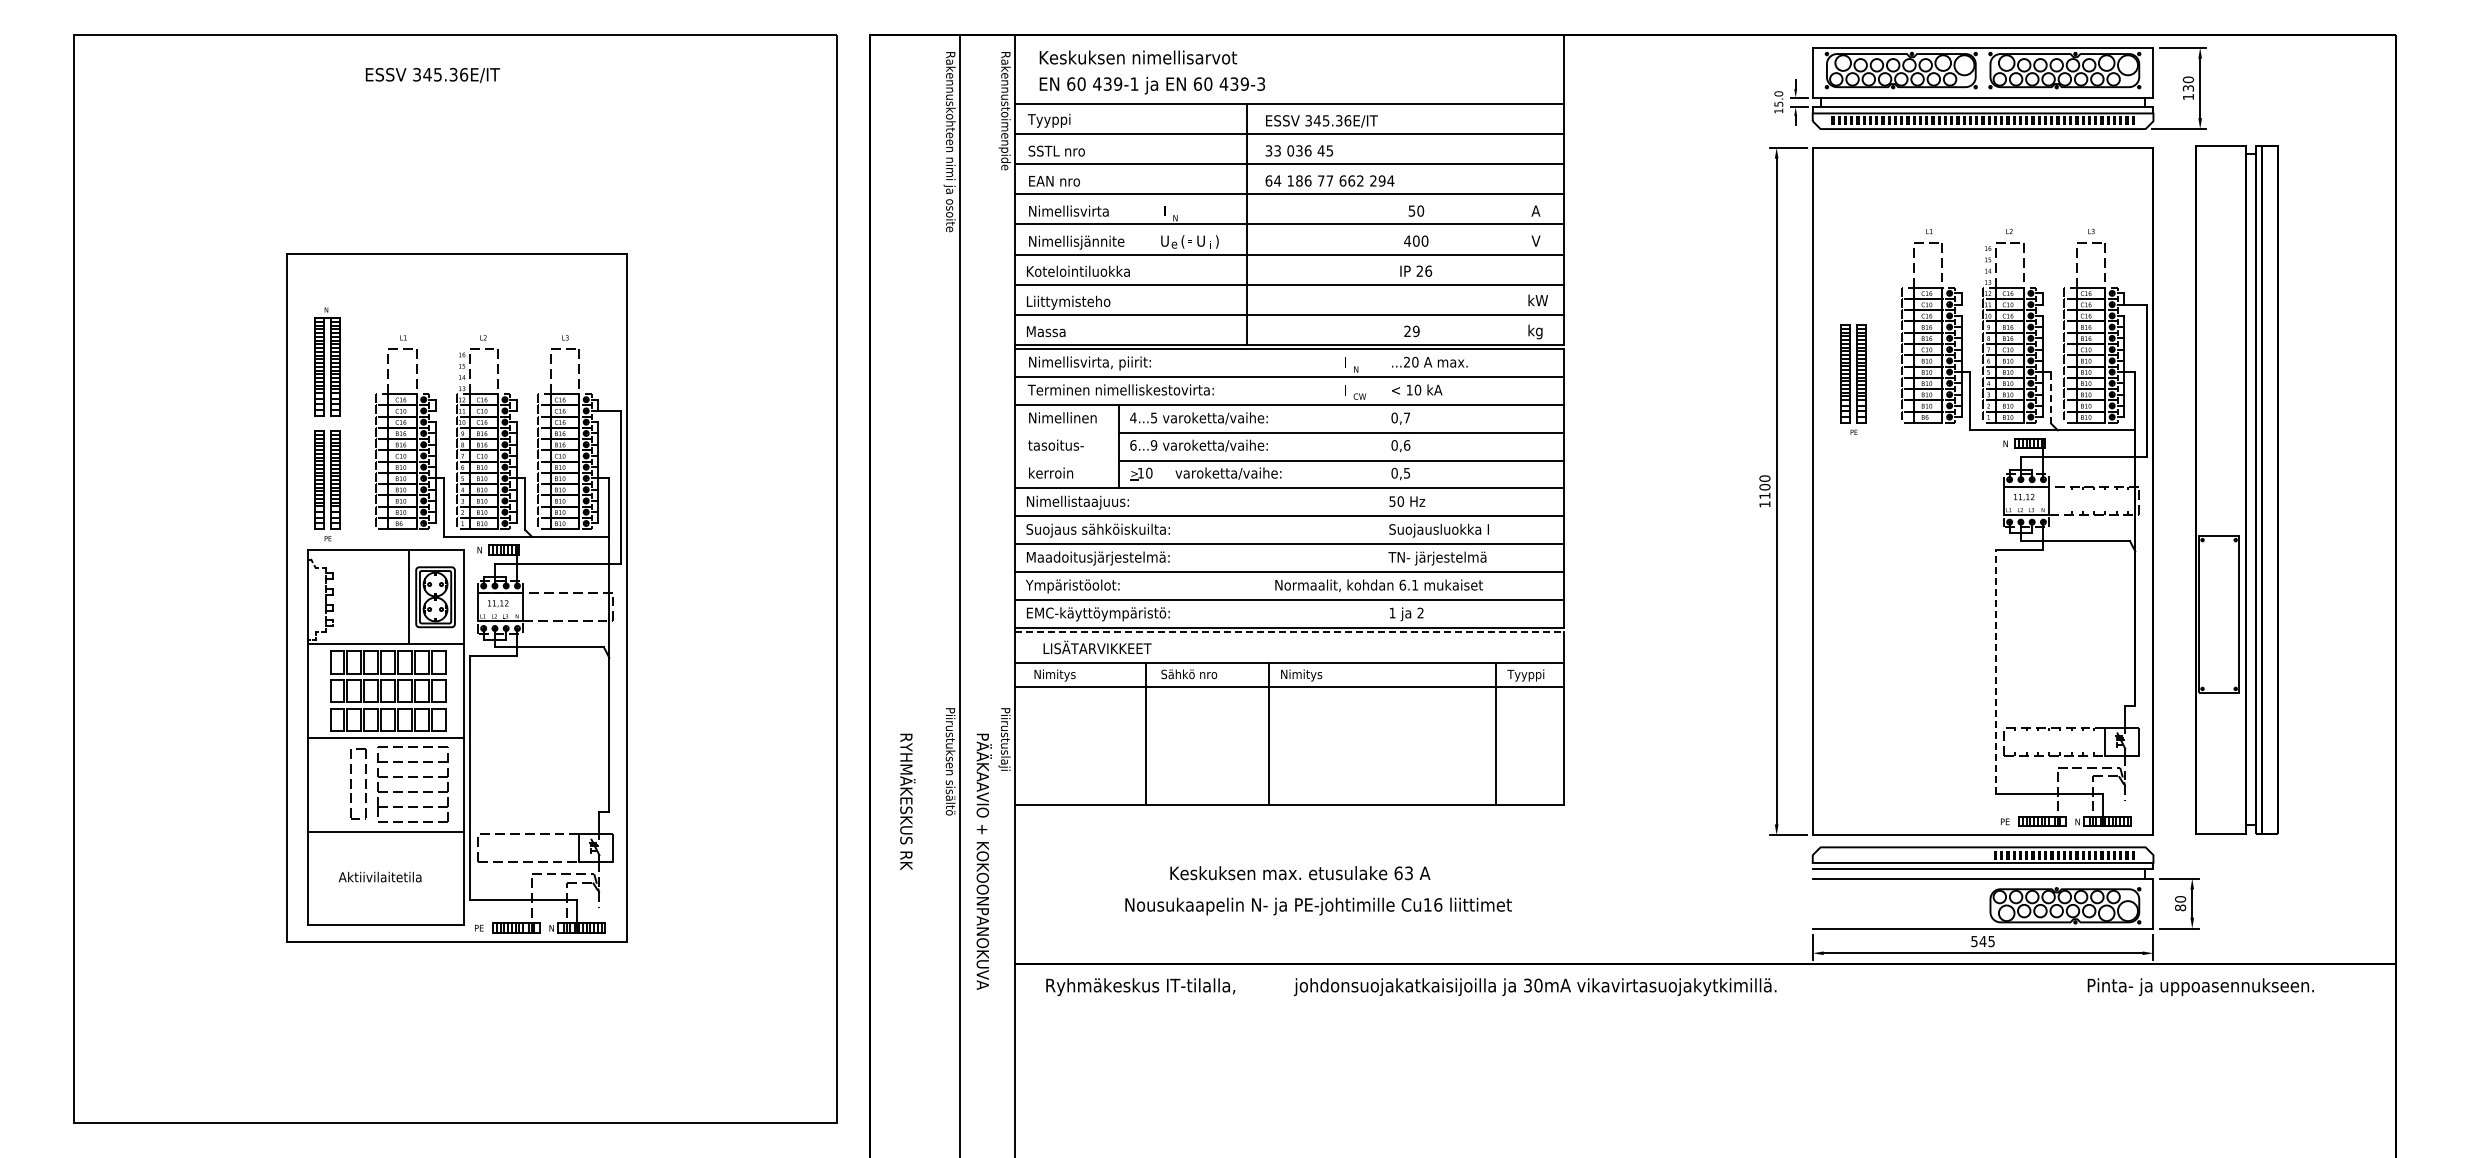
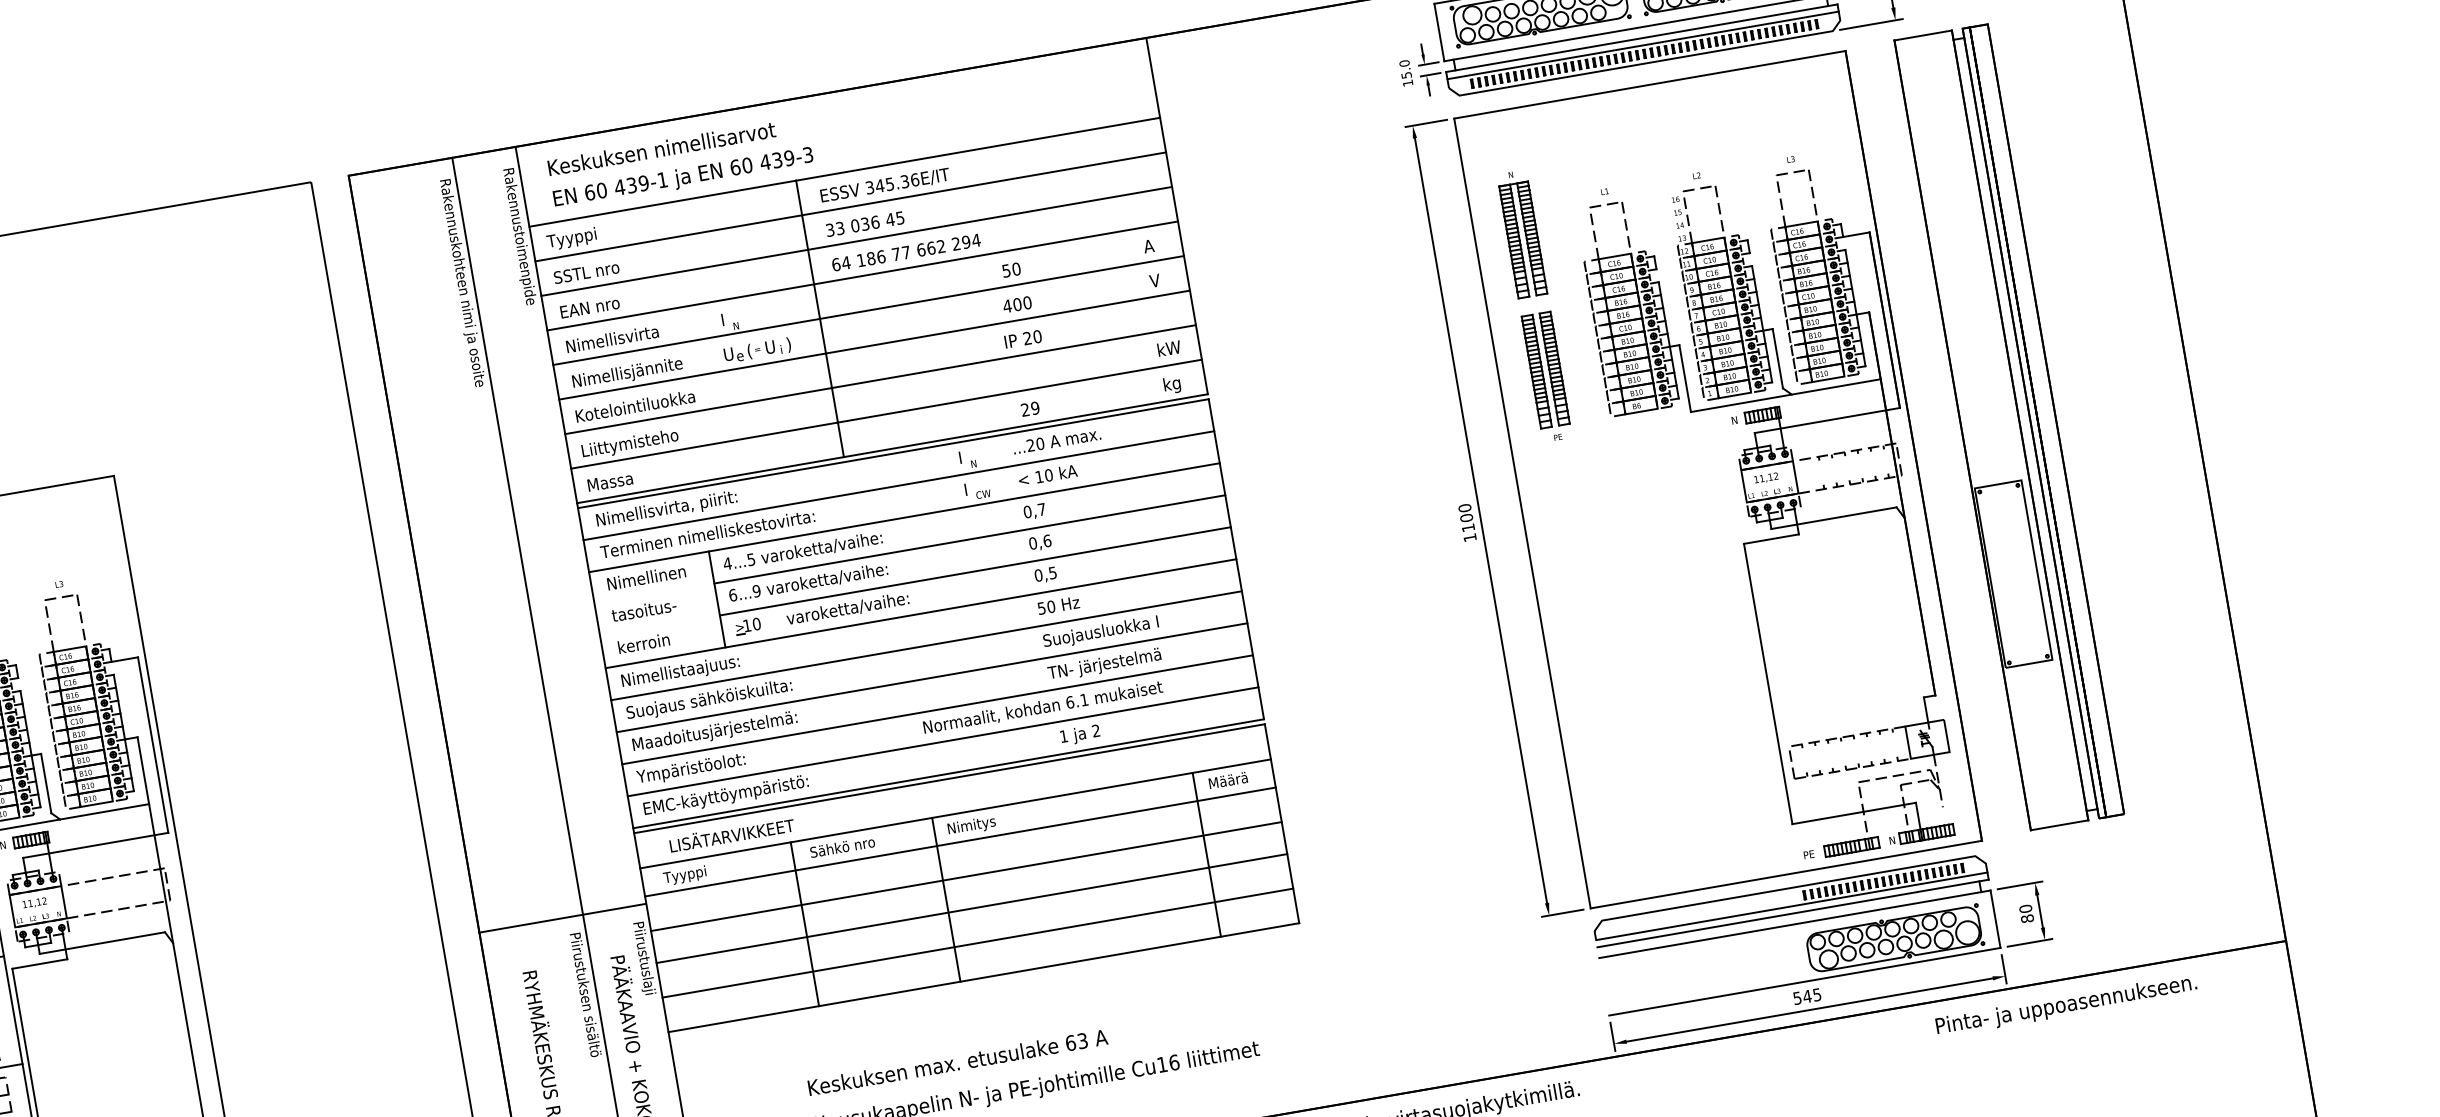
part: (1853, 255) -> (1522, 234), added
text: (1428, 270) -> (1037, 335), 26 -> 20
line: (2051, 397) -> (1778, 358), dashed -> solid
line: (1289, 632) -> (949, 779), dashed -> solid
line: (1995, 671) -> (1768, 683), dashed -> solid
text: (1054, 675) -> (688, 875), Nimitys -> Tyyppi
text: (1525, 675) -> (1229, 781), Tyyppi -> Määrä
line: (941, 693) -> (561, 918), added
line: (1289, 717) -> (966, 876), added
line: (1289, 745) -> (971, 909), added
line: (1289, 775) -> (977, 943), added
text: (1300, 873) -> (958, 1062), moved

